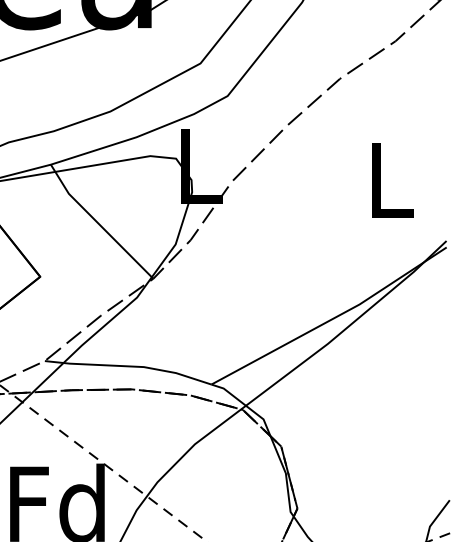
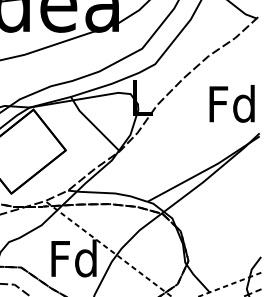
text: (387, 178) -> (231, 103), L -> Fd

